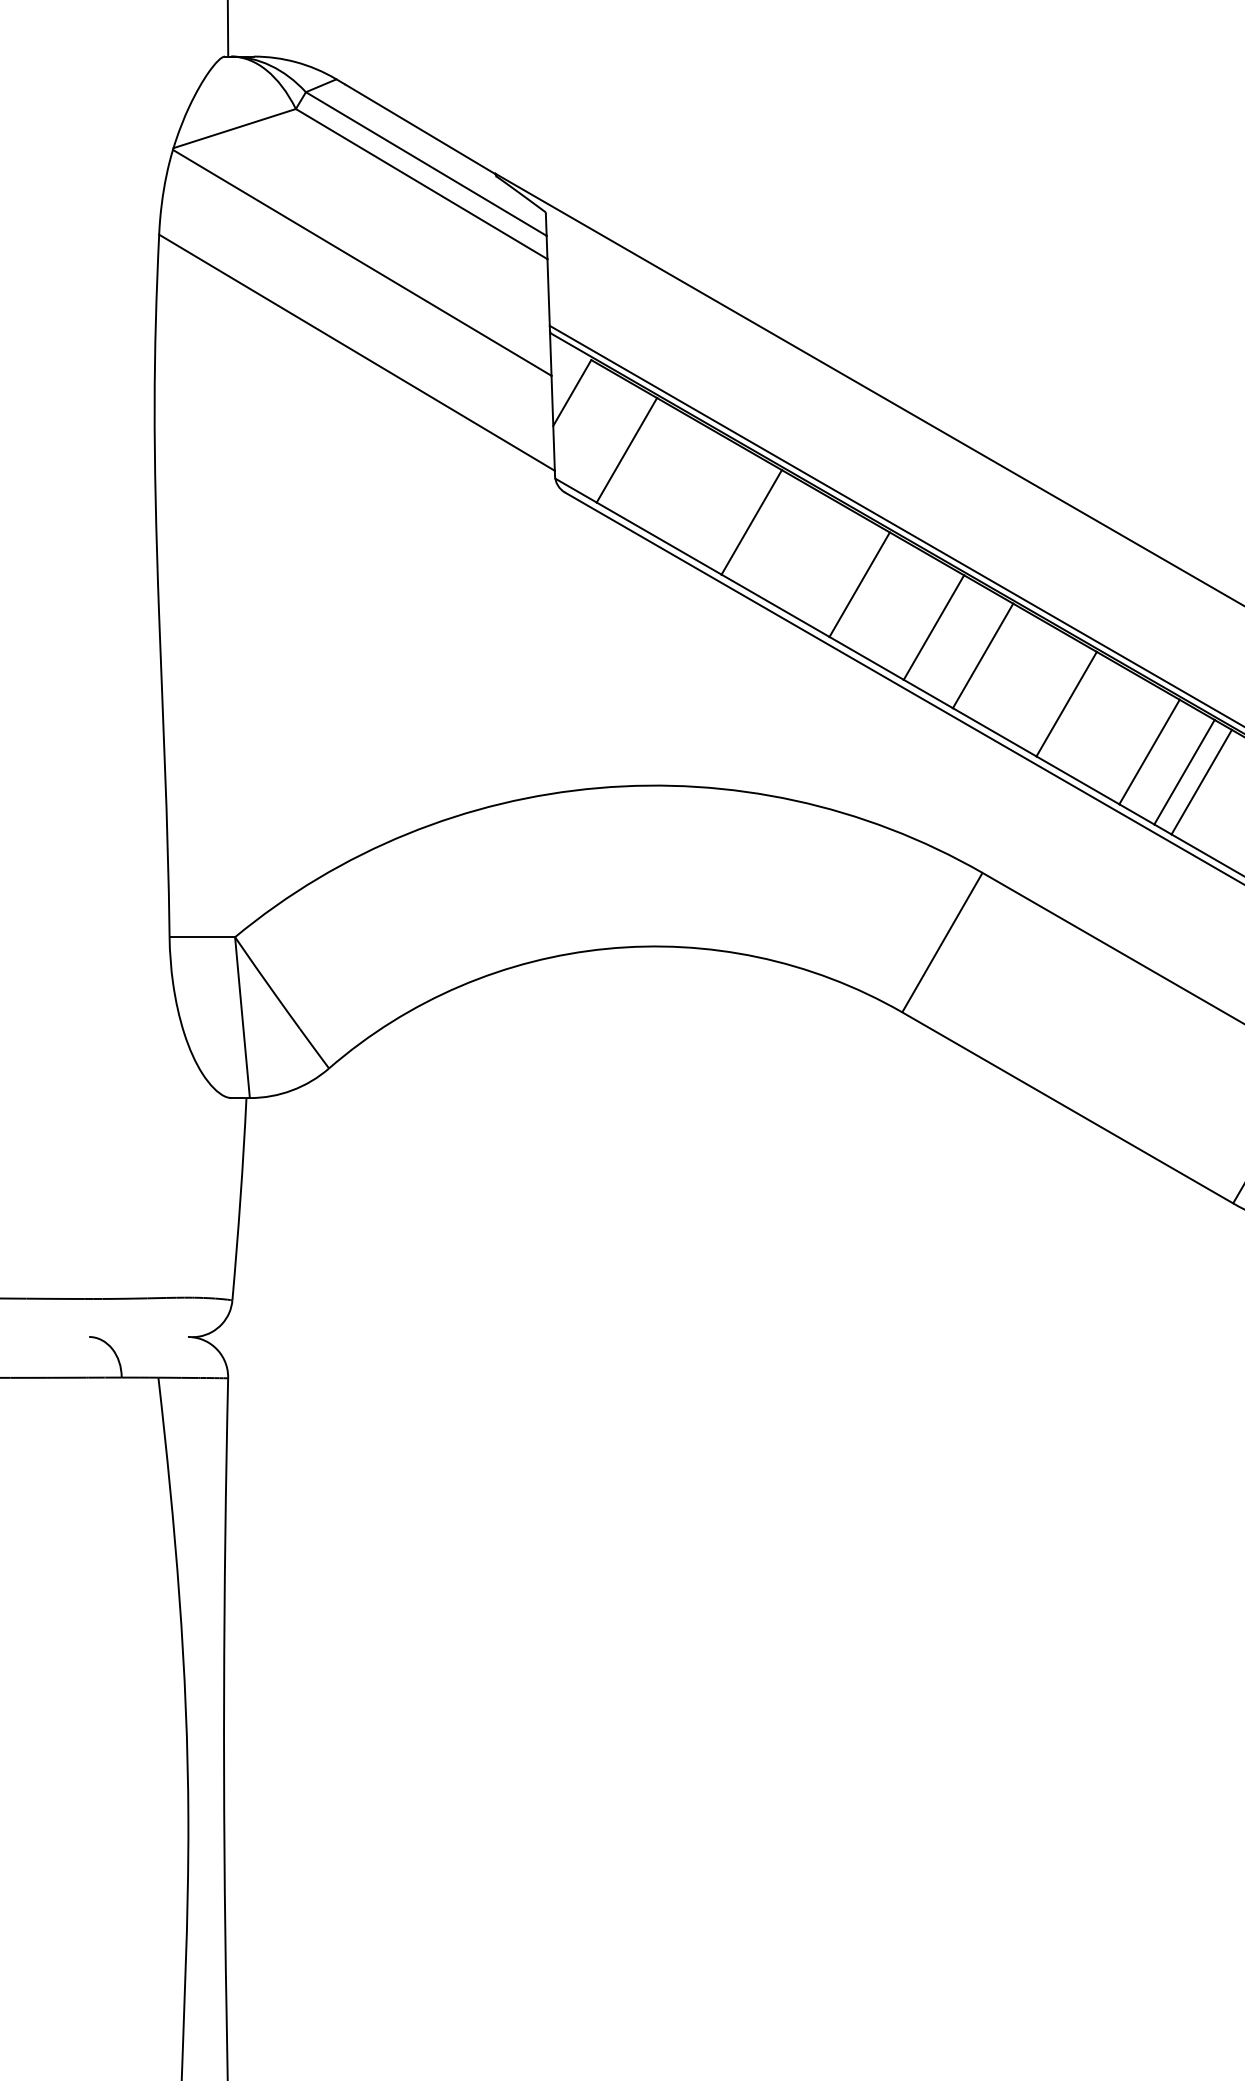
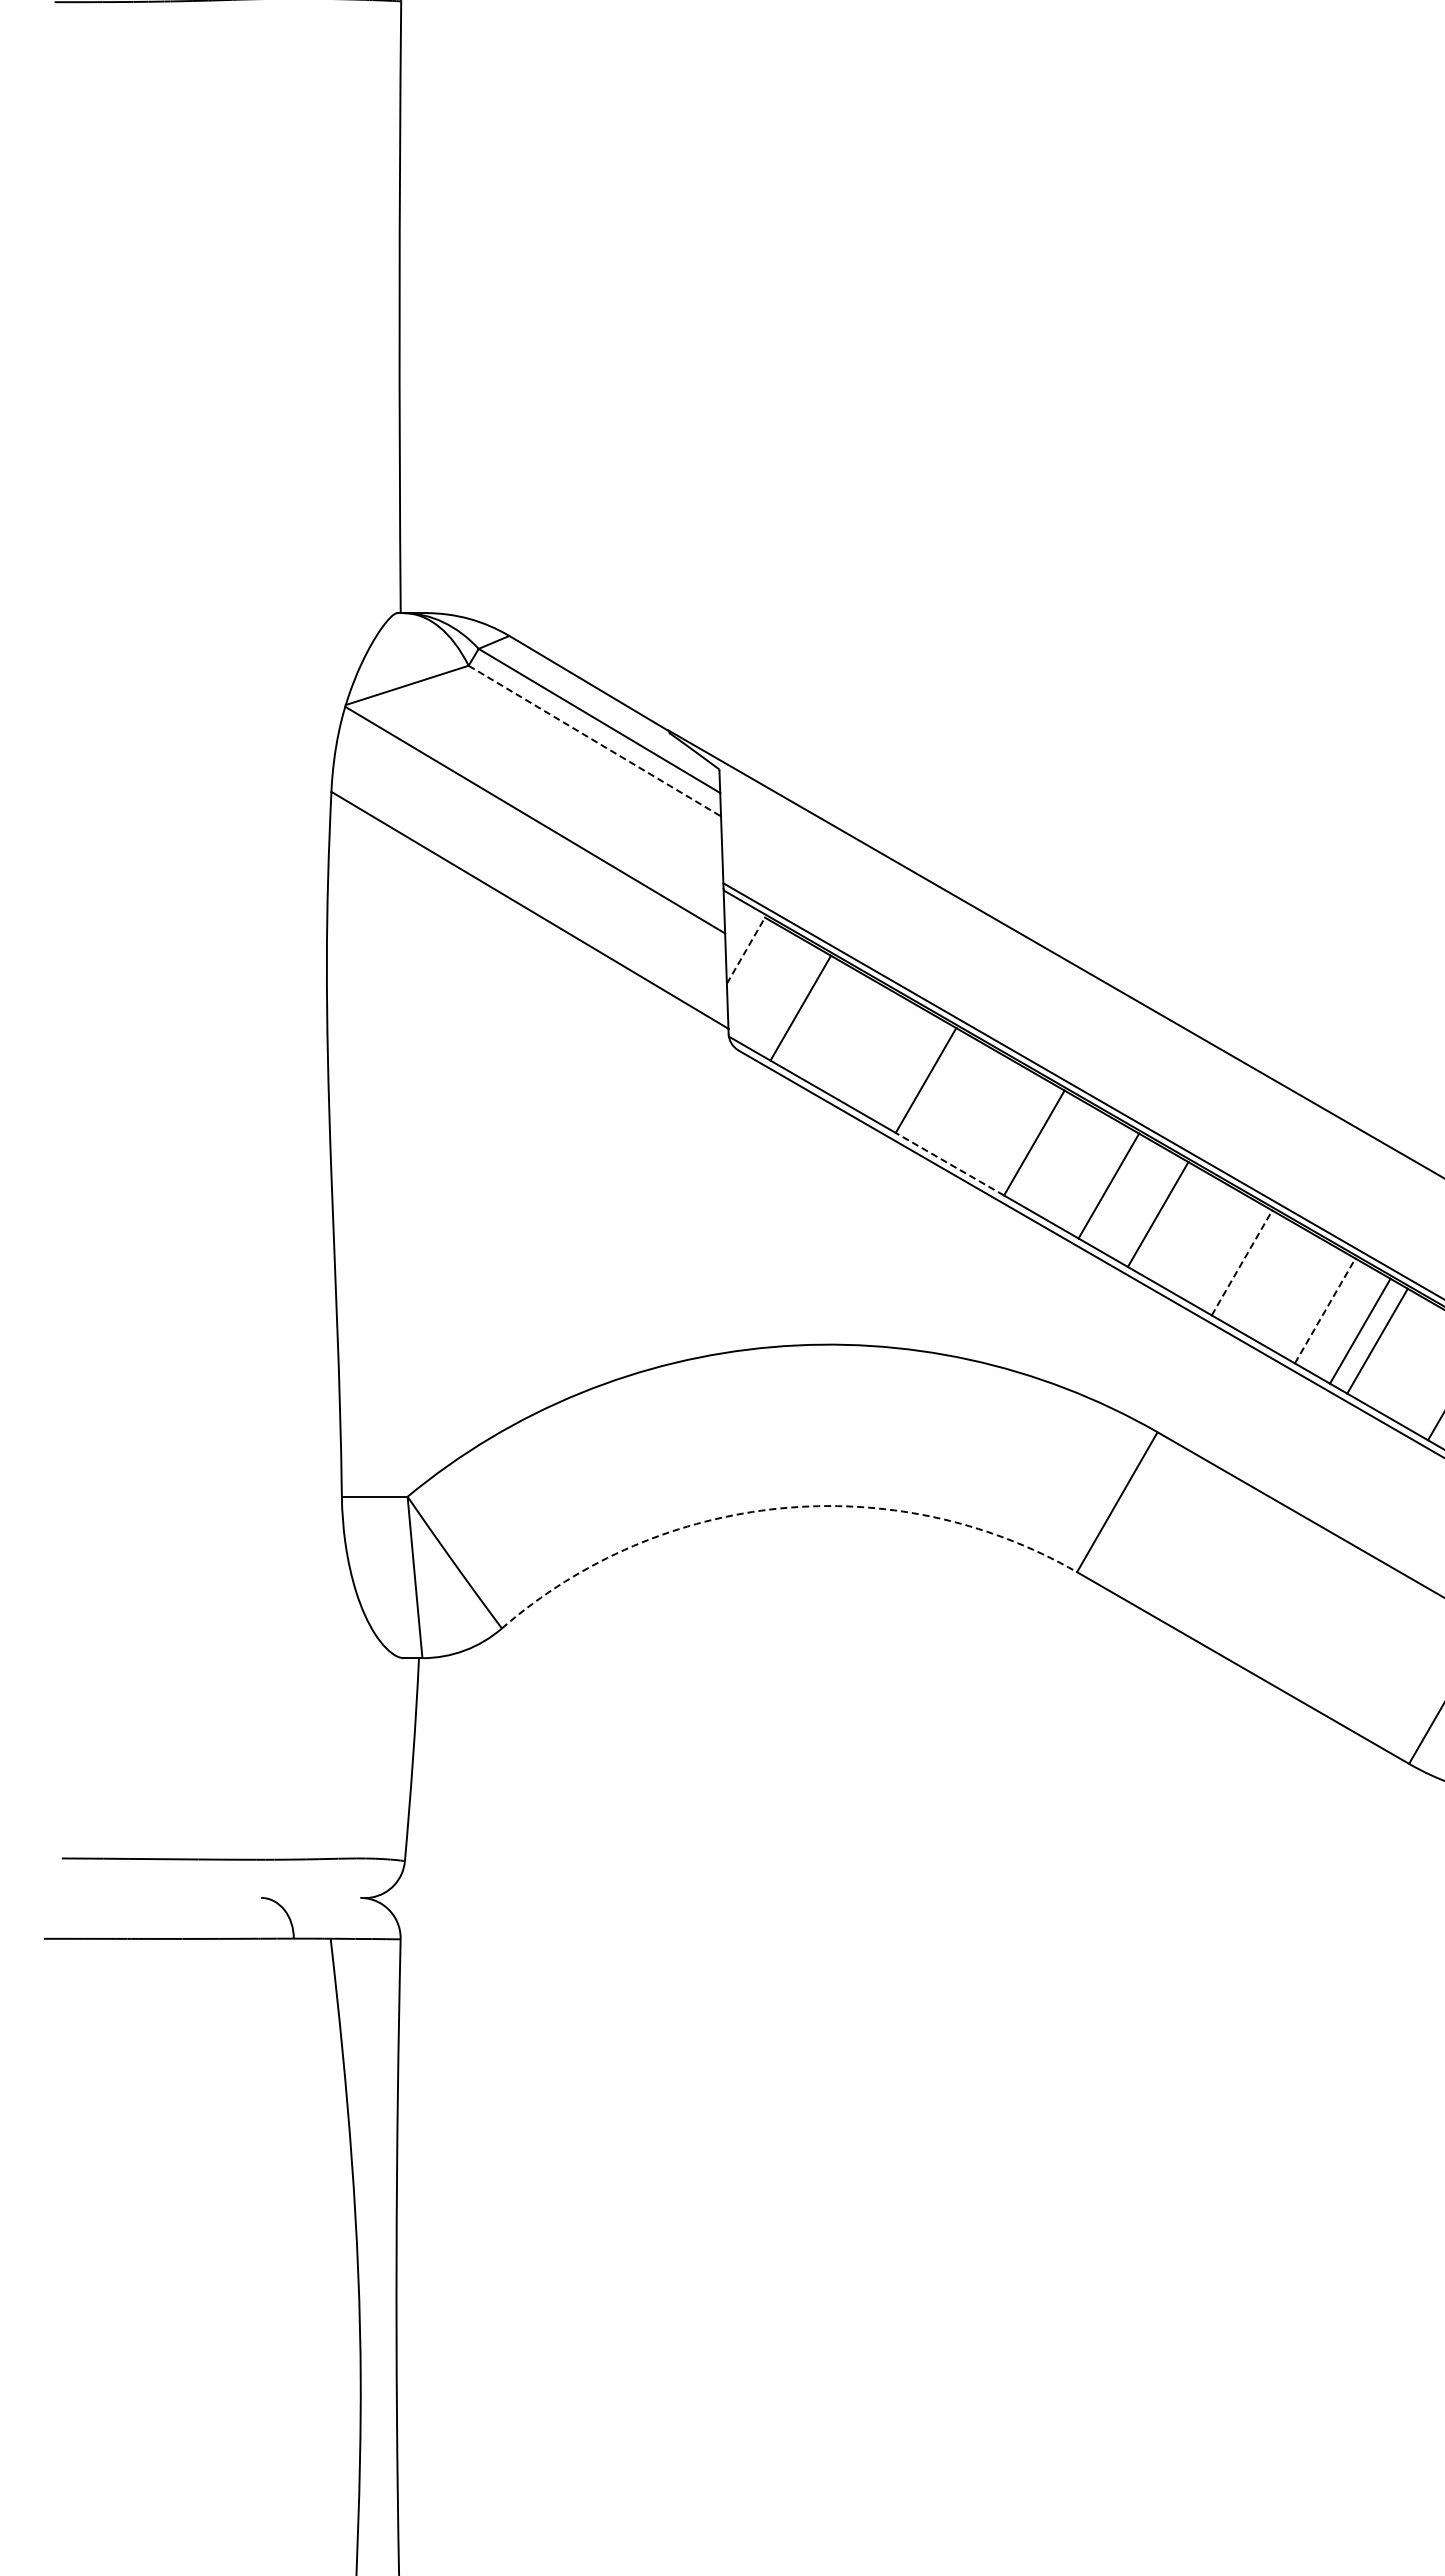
line: (421, 184) -> (594, 741), solid -> dashed
line: (572, 392) -> (746, 950), solid -> dashed
line: (775, 606) -> (949, 1164), solid -> dashed
line: (1067, 703) -> (1242, 1262), solid -> dashed
line: (1149, 751) -> (1325, 1310), solid -> dashed
arc: (606, 948) -> (780, 1508), solid -> dashed

